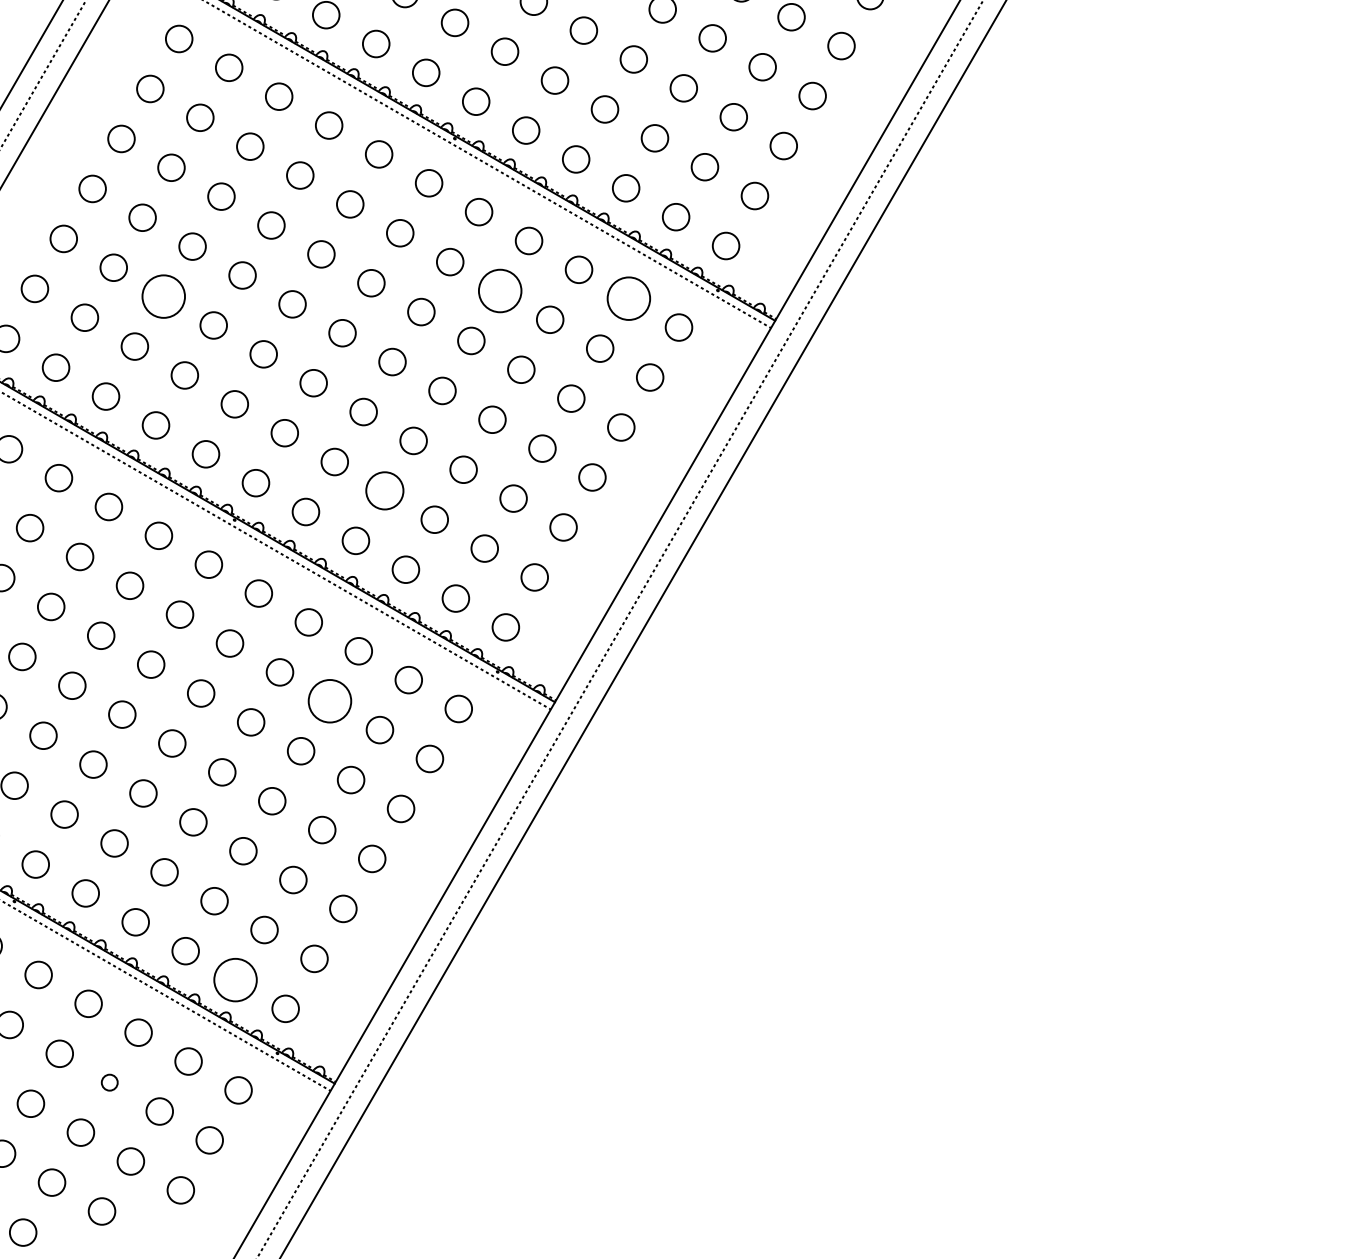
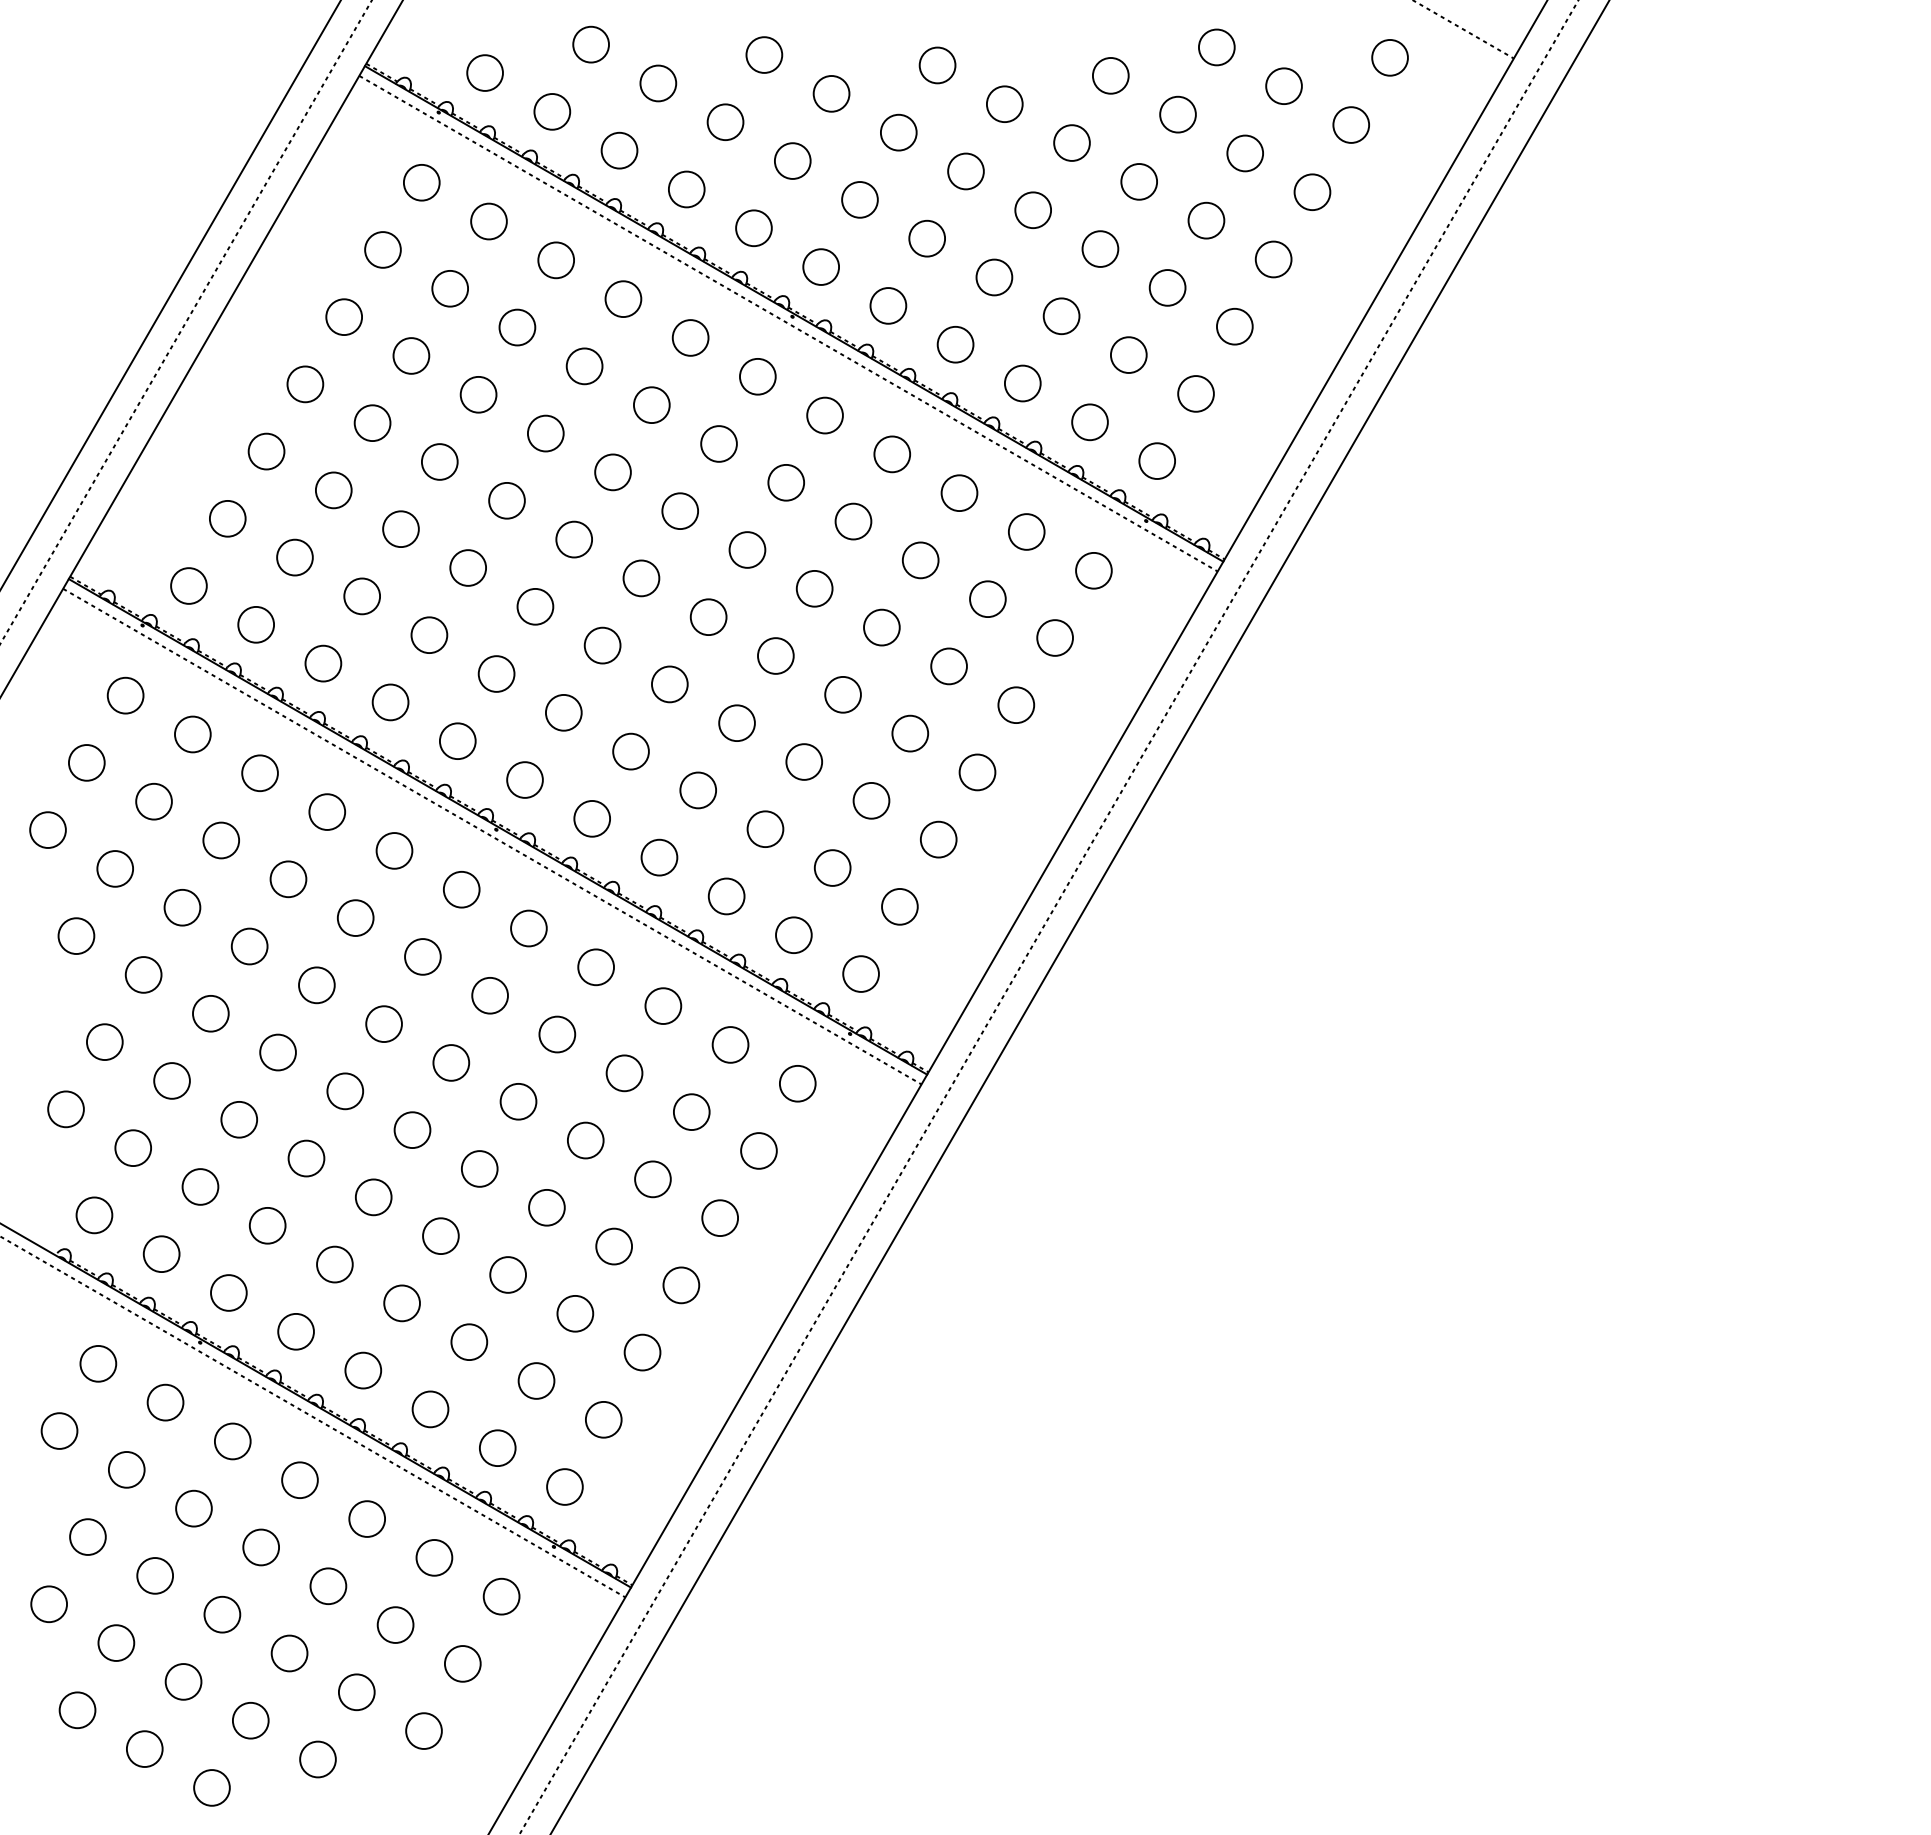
circle: (500, 290) -> (853, 521), size x0.62
circle: (163, 296) -> (400, 529), size x0.62
circle: (628, 298) -> (1026, 531), size x0.62
circle: (384, 490) -> (697, 790), size x0.71
circle: (329, 701) -> (624, 1073), size x0.62
circle: (235, 979) -> (497, 1447), size x0.62
circle: (109, 1082) -> (328, 1586), size x1.67

